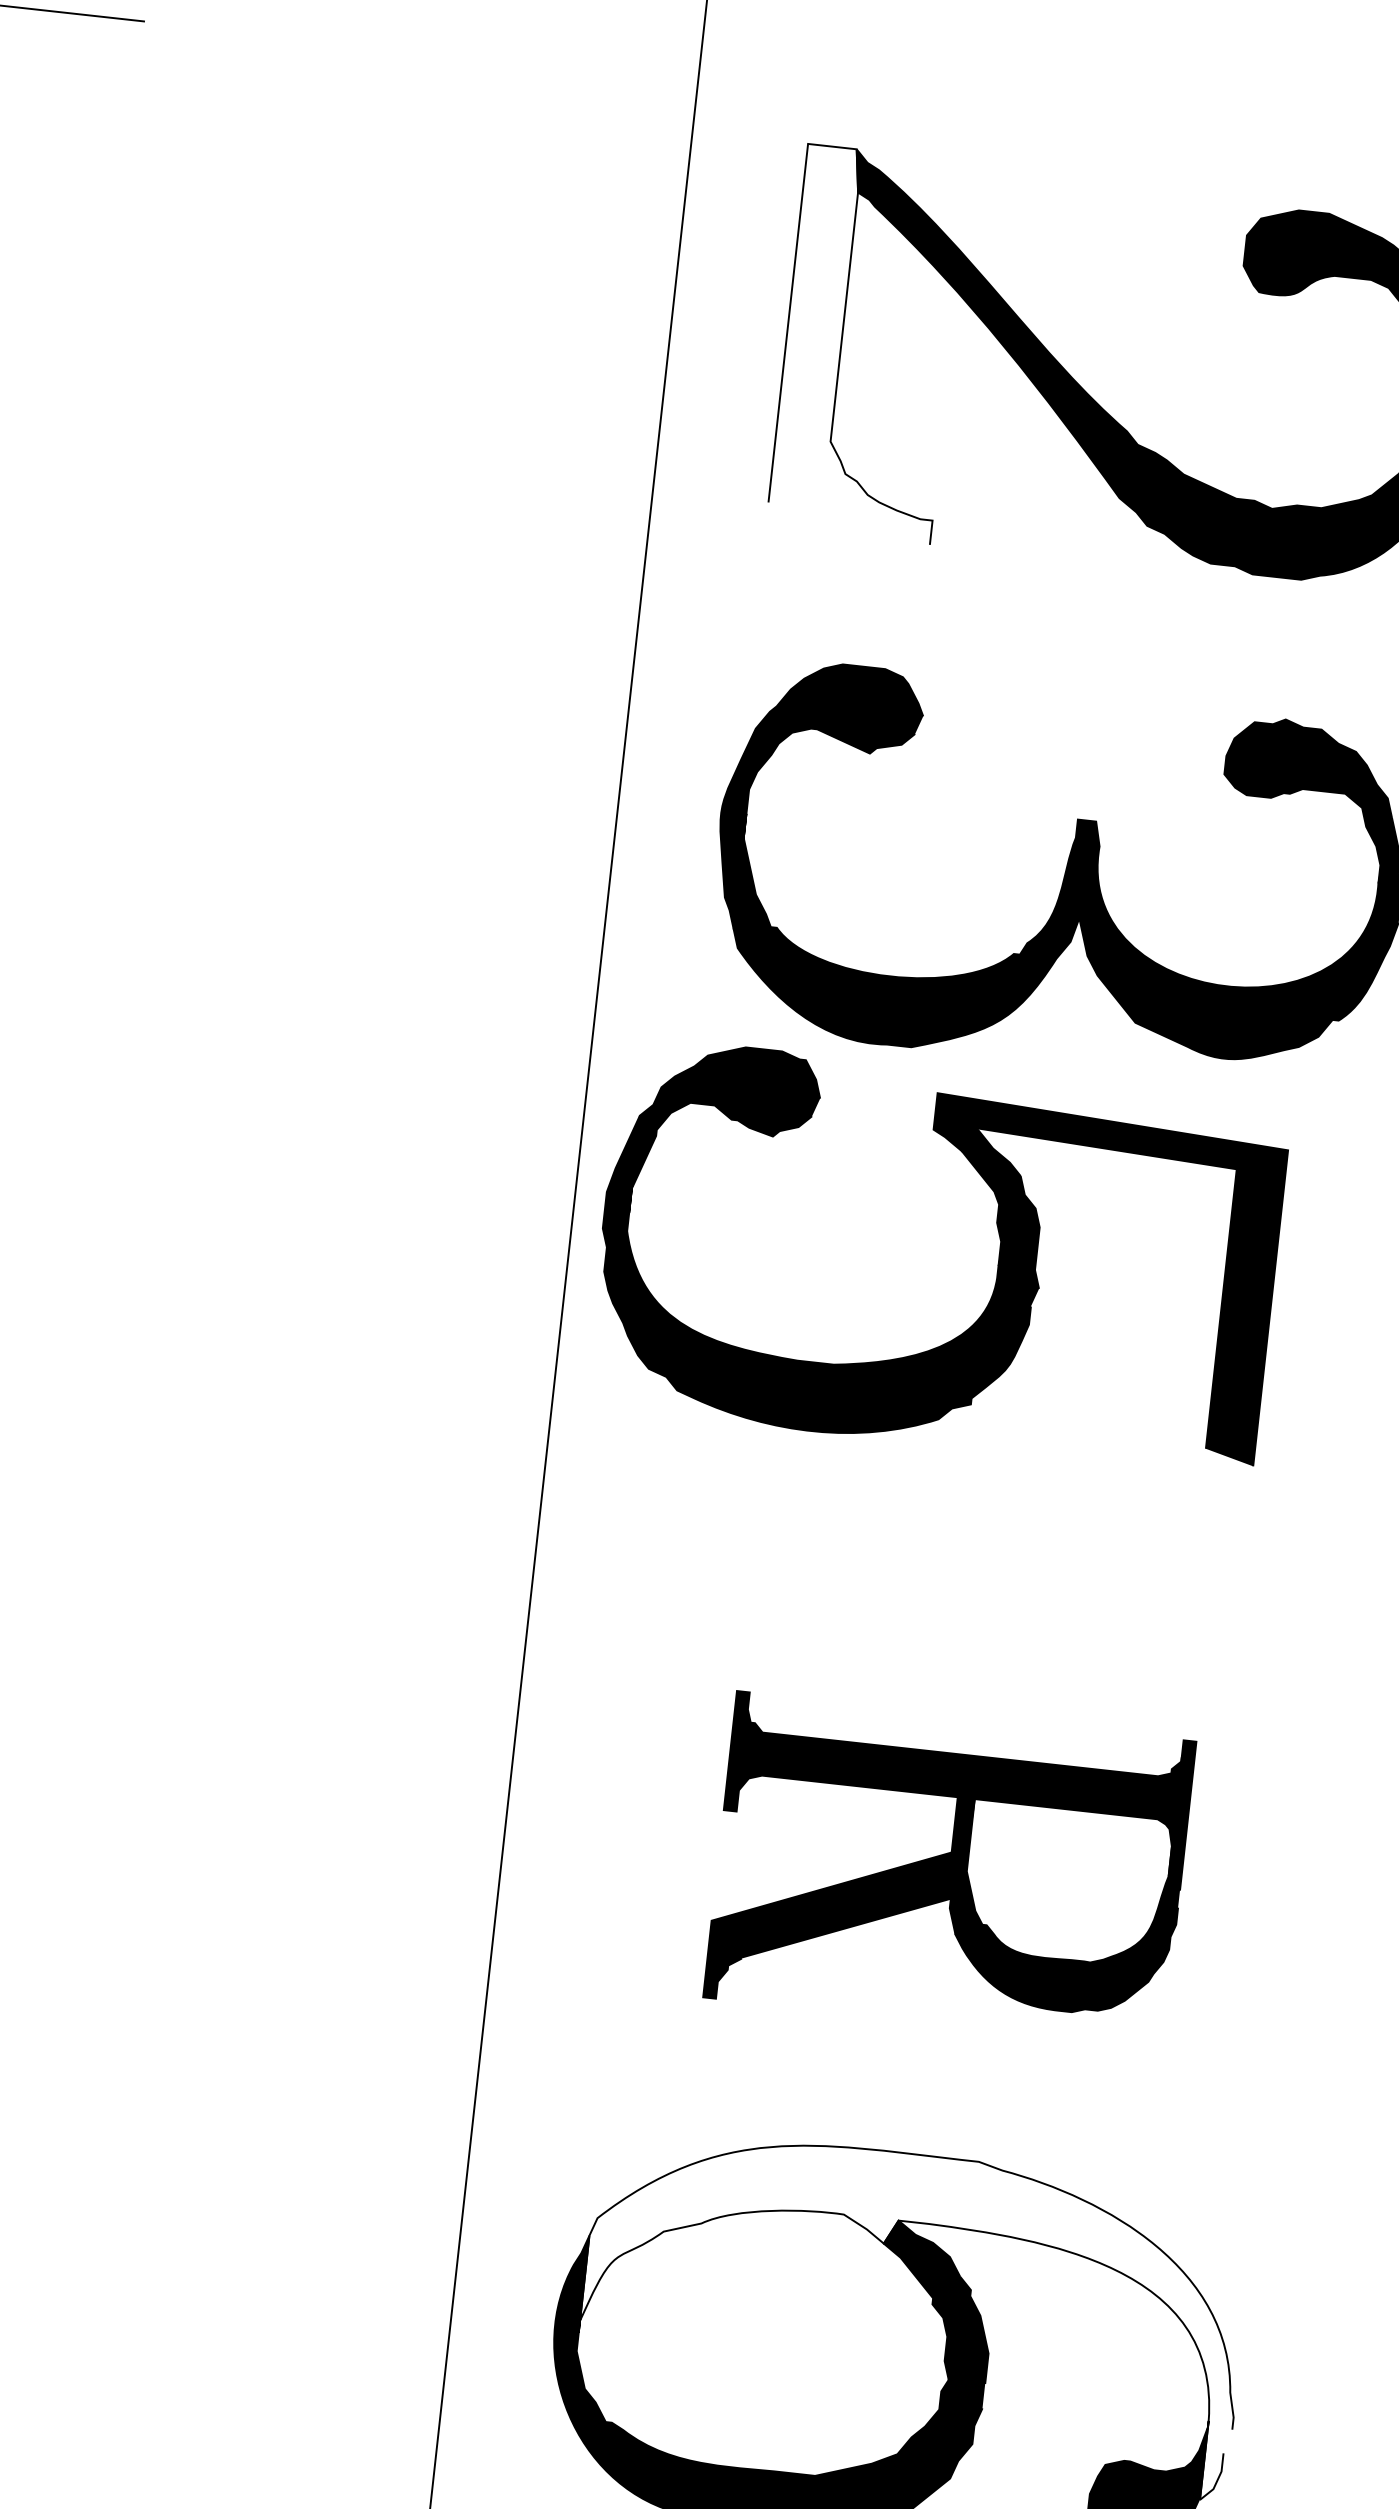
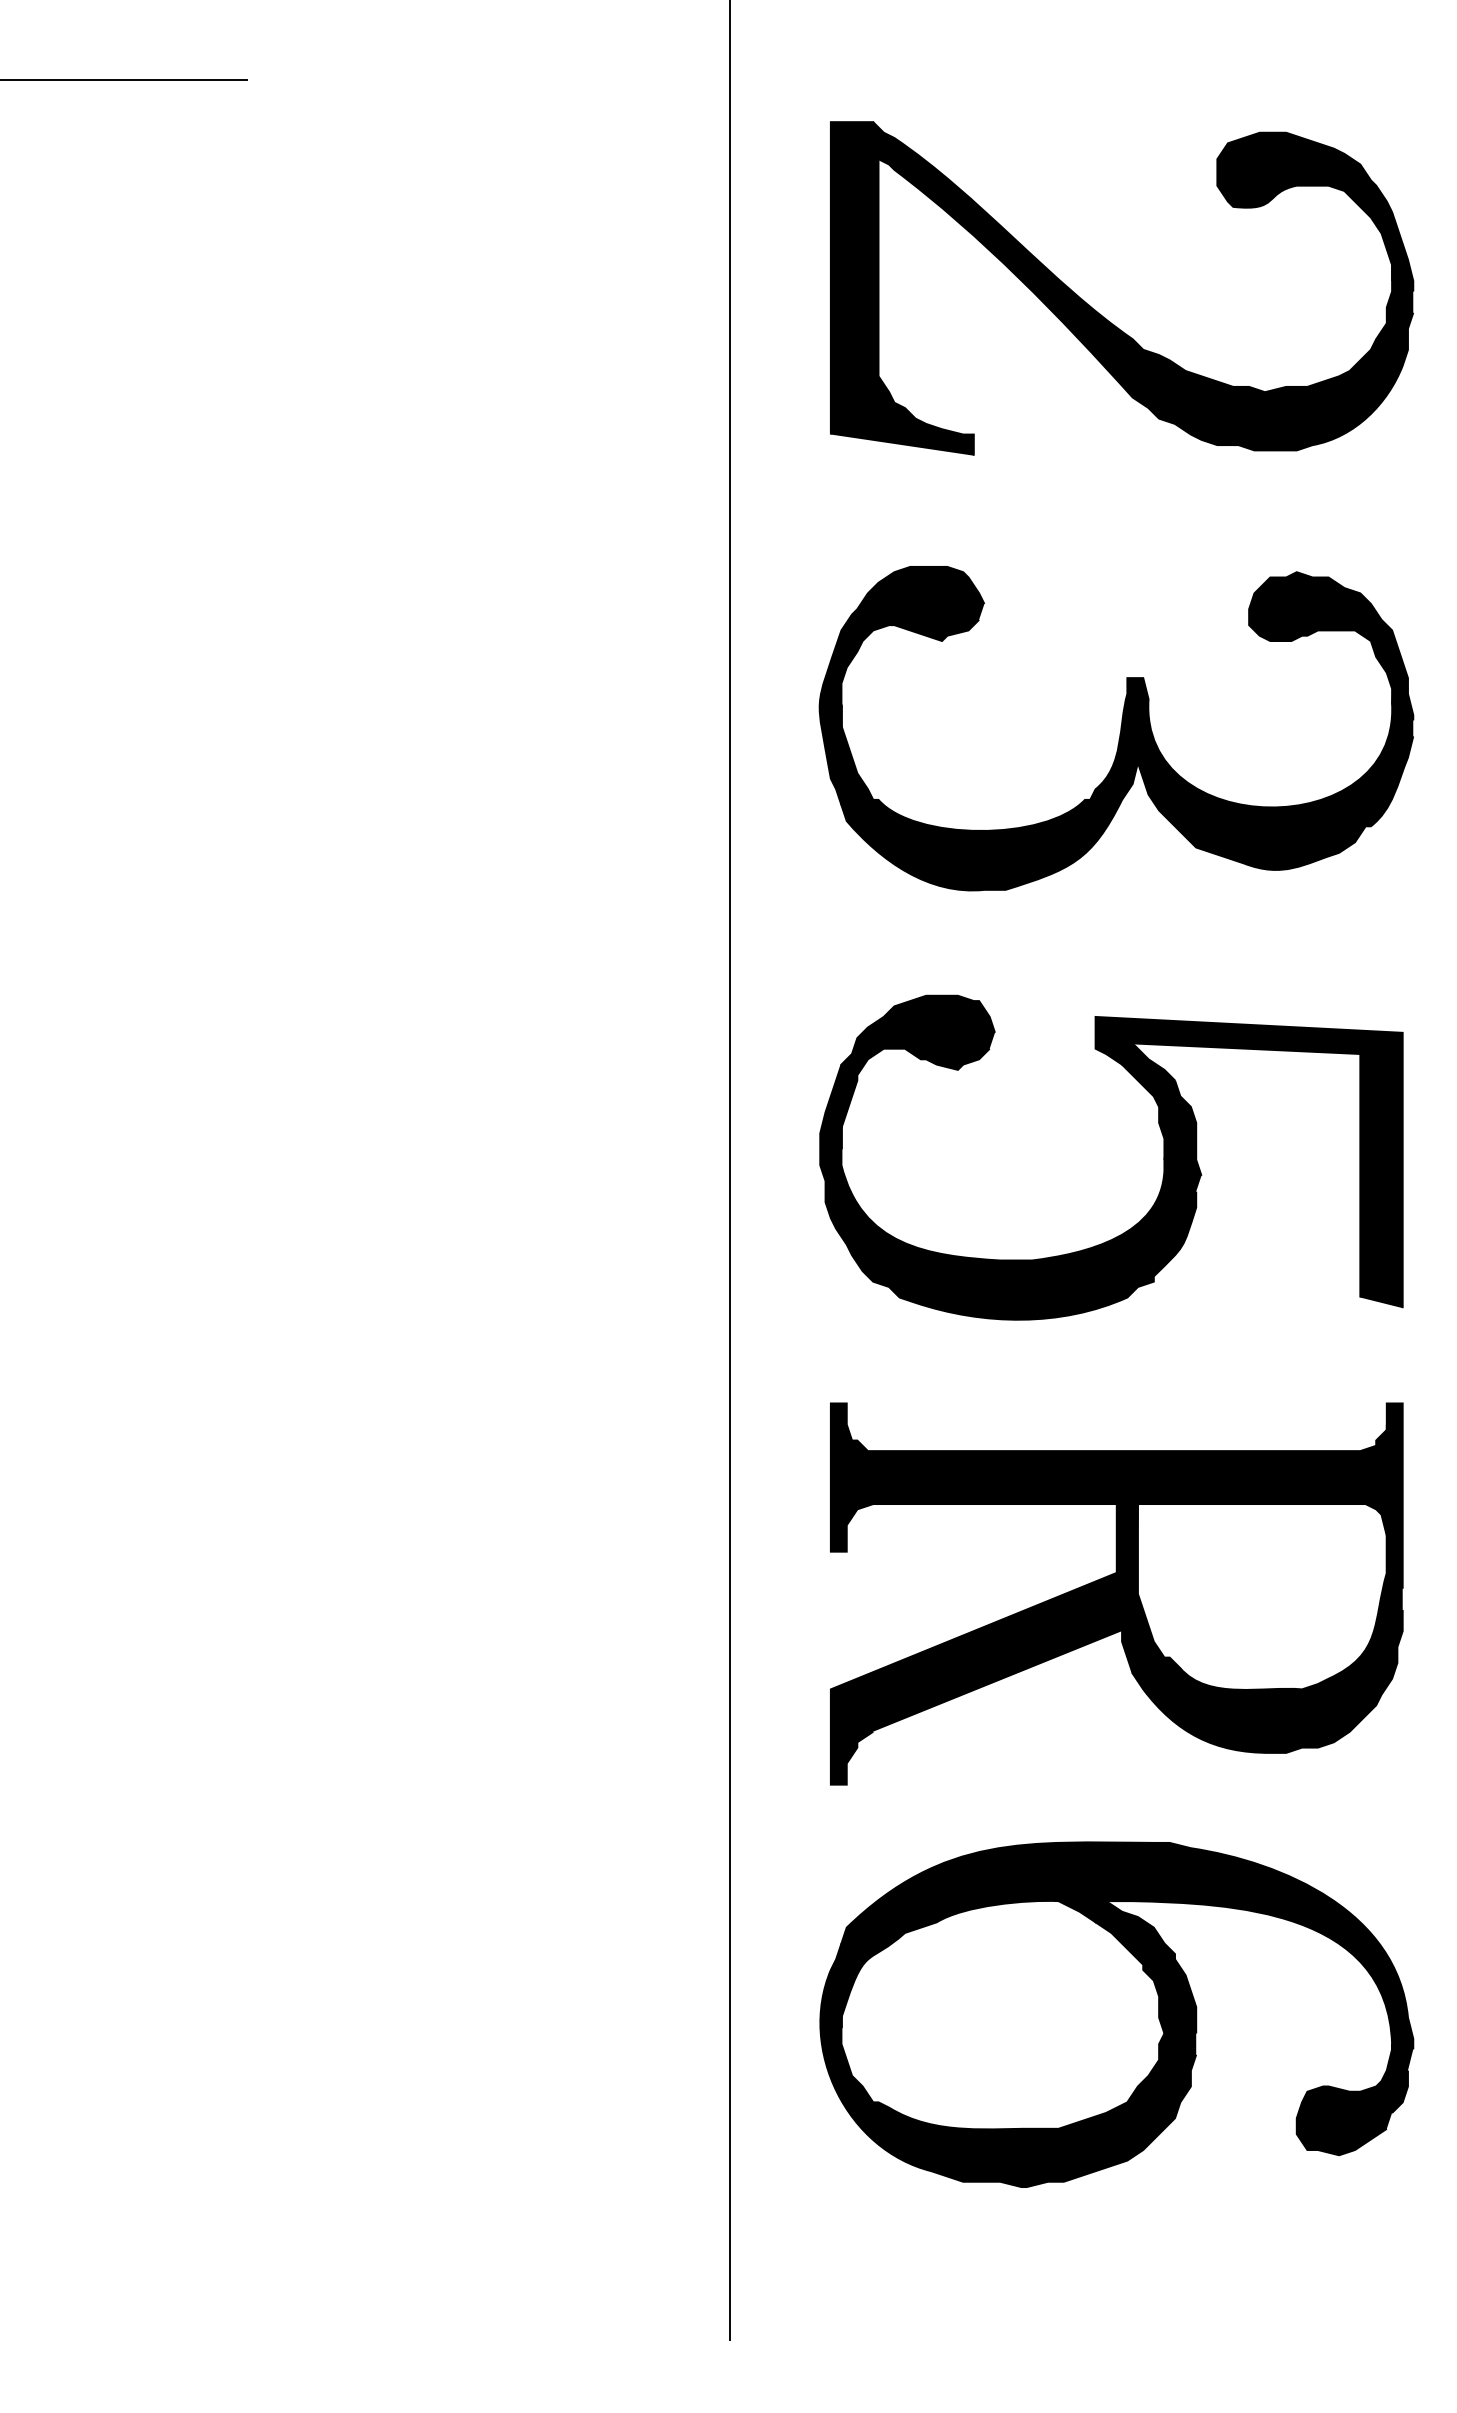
fill: (868, 343) -> (901, 288), added
part: (997, 1263) -> (1163, 1157), moved
part: (949, 1868) -> (1116, 1593), size x1.43
fill: (913, 2310) -> (1127, 1977), added

